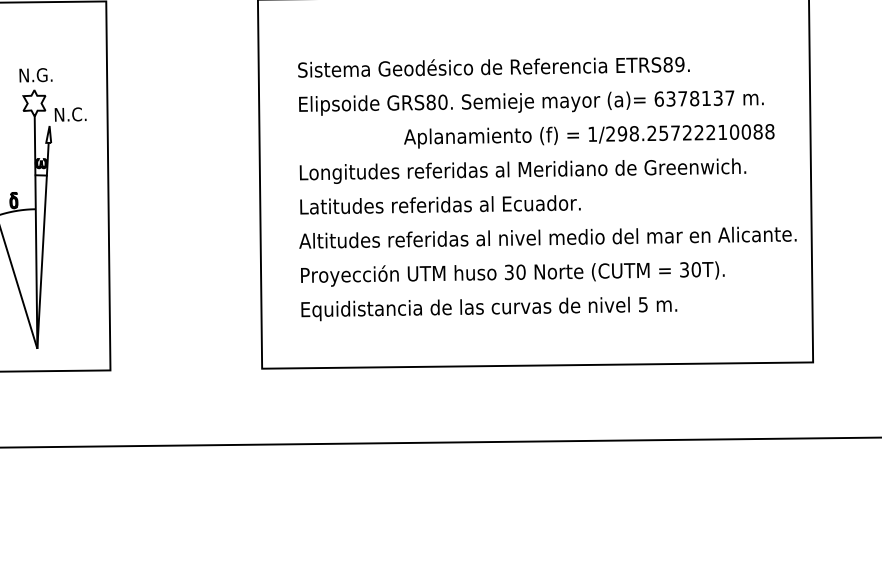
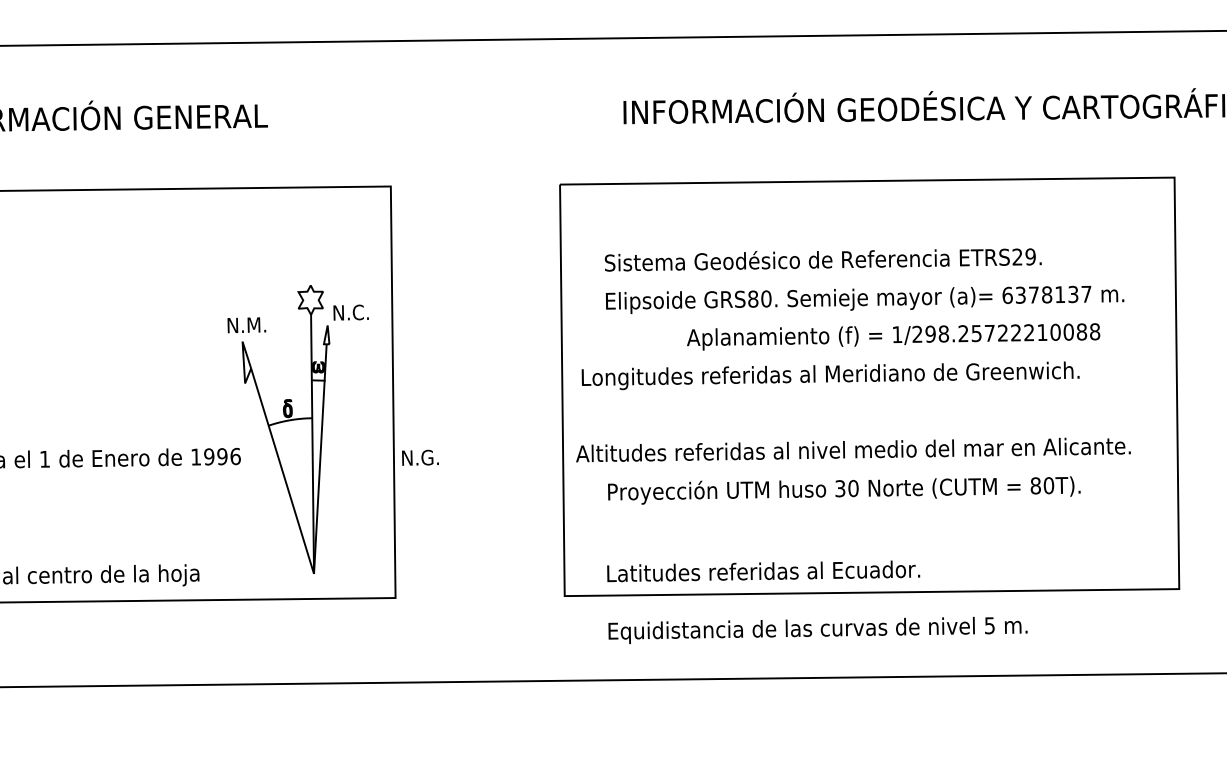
text: (668, 64) -> (1017, 256), ETRS89. -> ETRS29.
text: (35, 74) -> (420, 457), moved
text: (589, 135) -> (893, 336), moved
text: (522, 170) -> (830, 375), moved
text: (440, 204) -> (763, 571), moved
text: (547, 237) -> (853, 449), moved
text: (684, 269) -> (1035, 485), 30T). -> 80T).
text: (488, 308) -> (817, 629), moved

